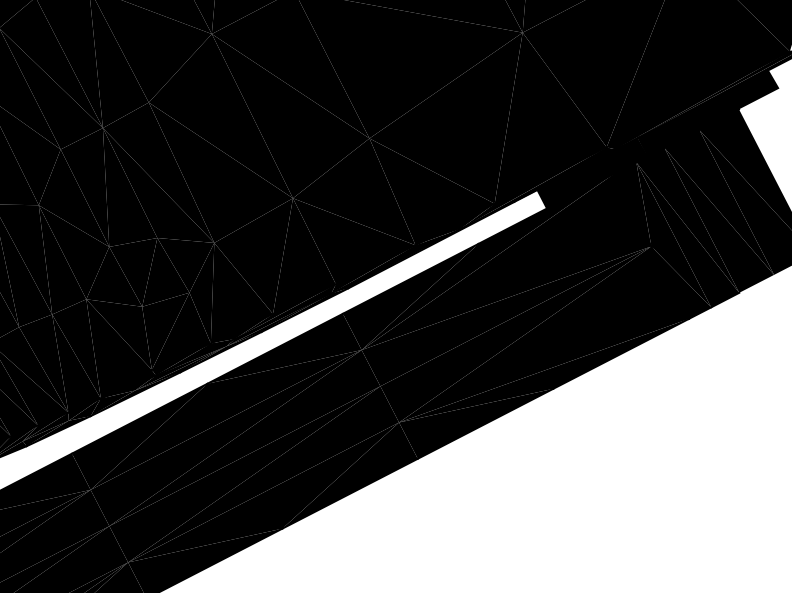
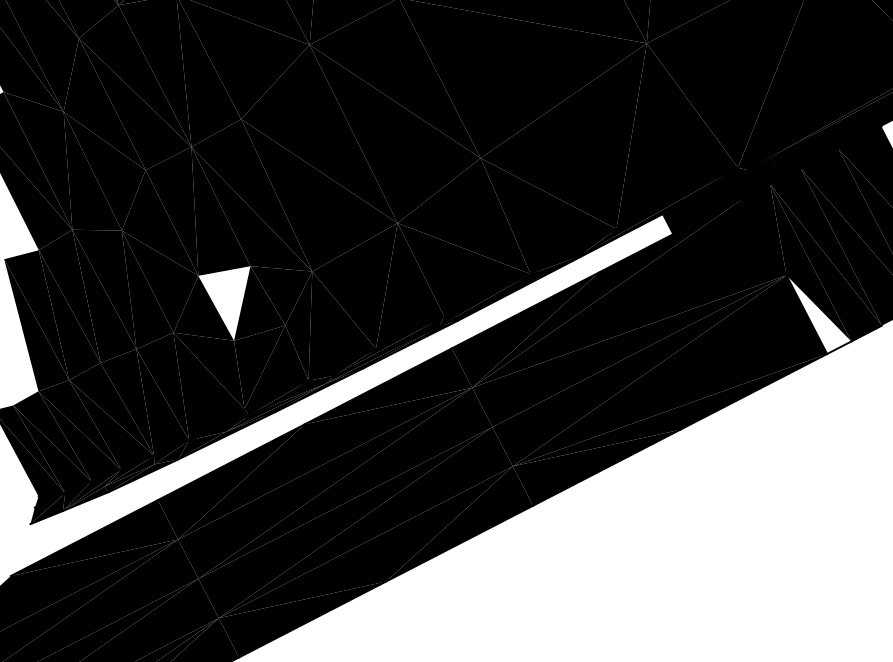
fill: (133, 272) -> (224, 303), removed
fill: (680, 282) -> (818, 314), removed

